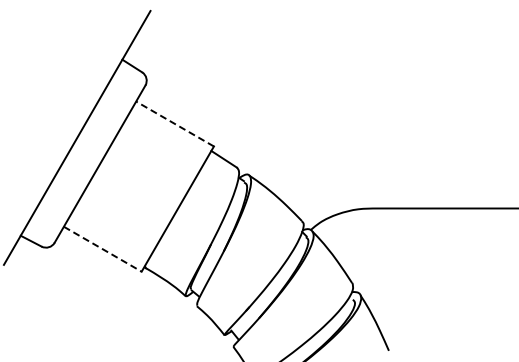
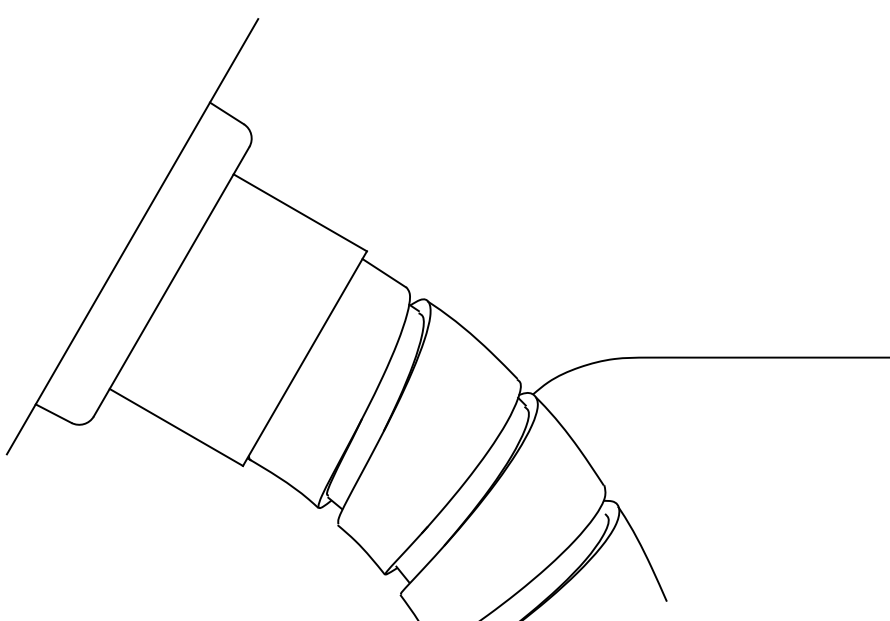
line: (175, 124) -> (301, 213), dashed -> solid
line: (102, 249) -> (175, 427), dashed -> solid

